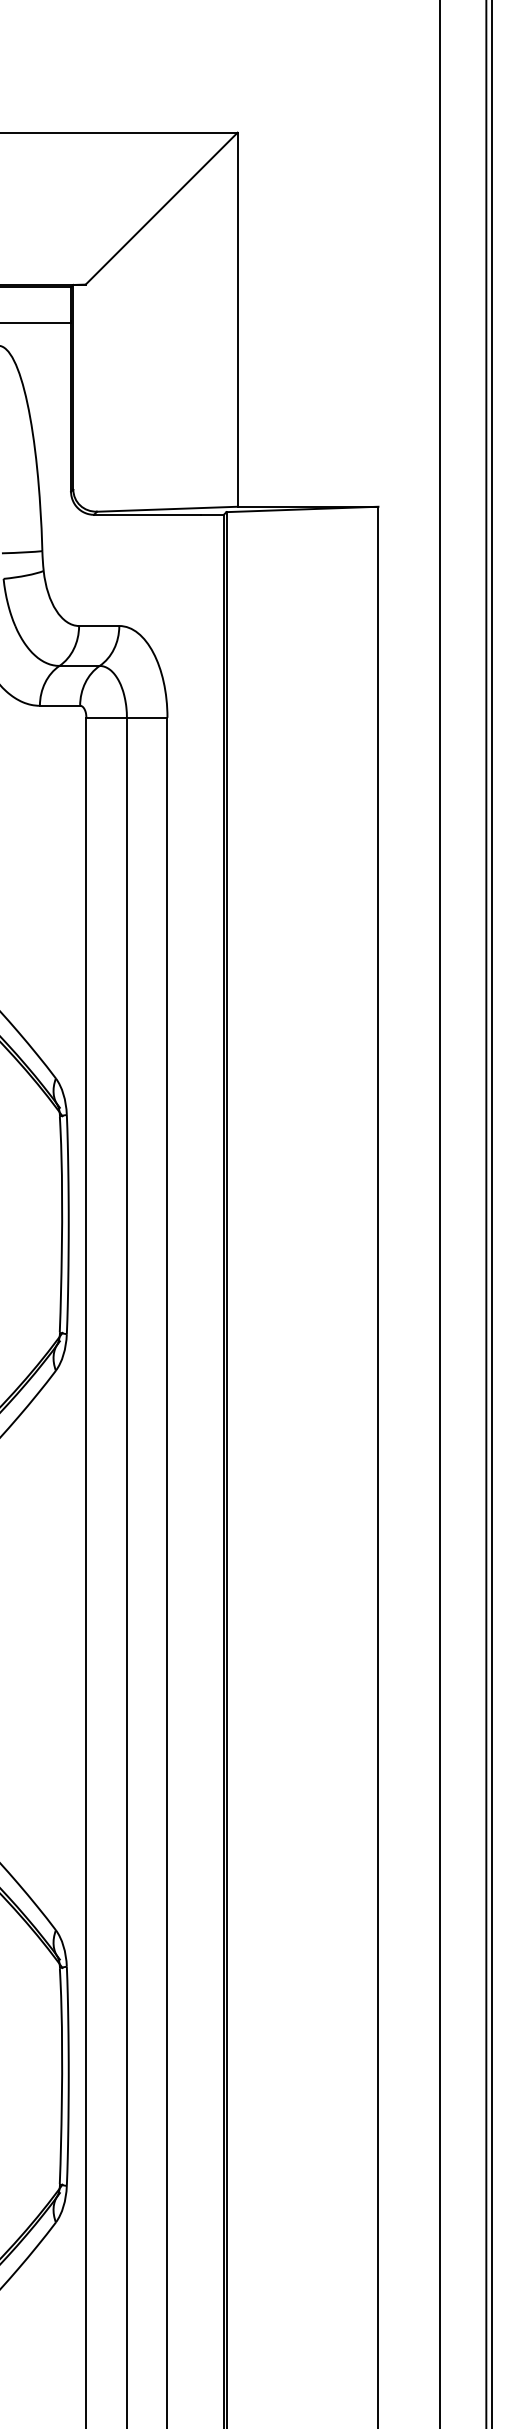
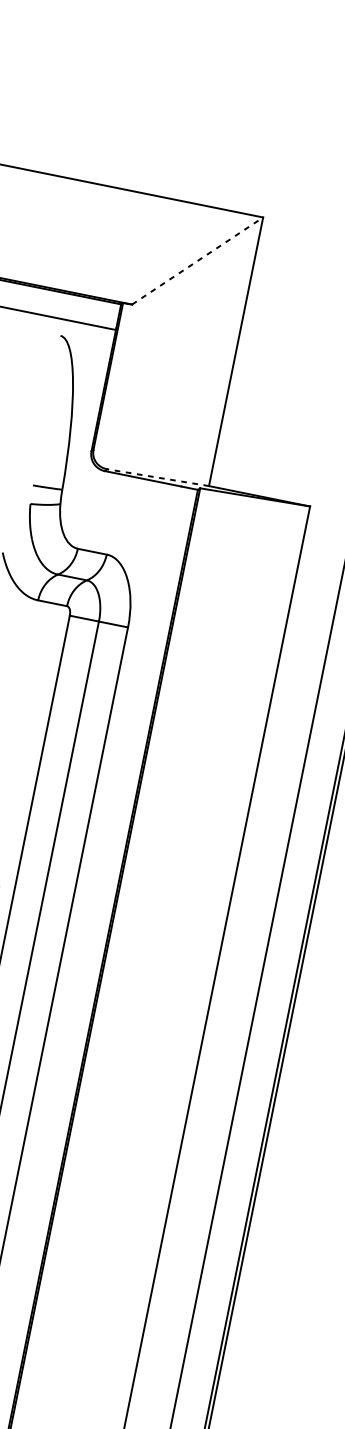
line: (162, 208) -> (198, 261), solid -> dashed
line: (166, 509) -> (157, 477), solid -> dashed

